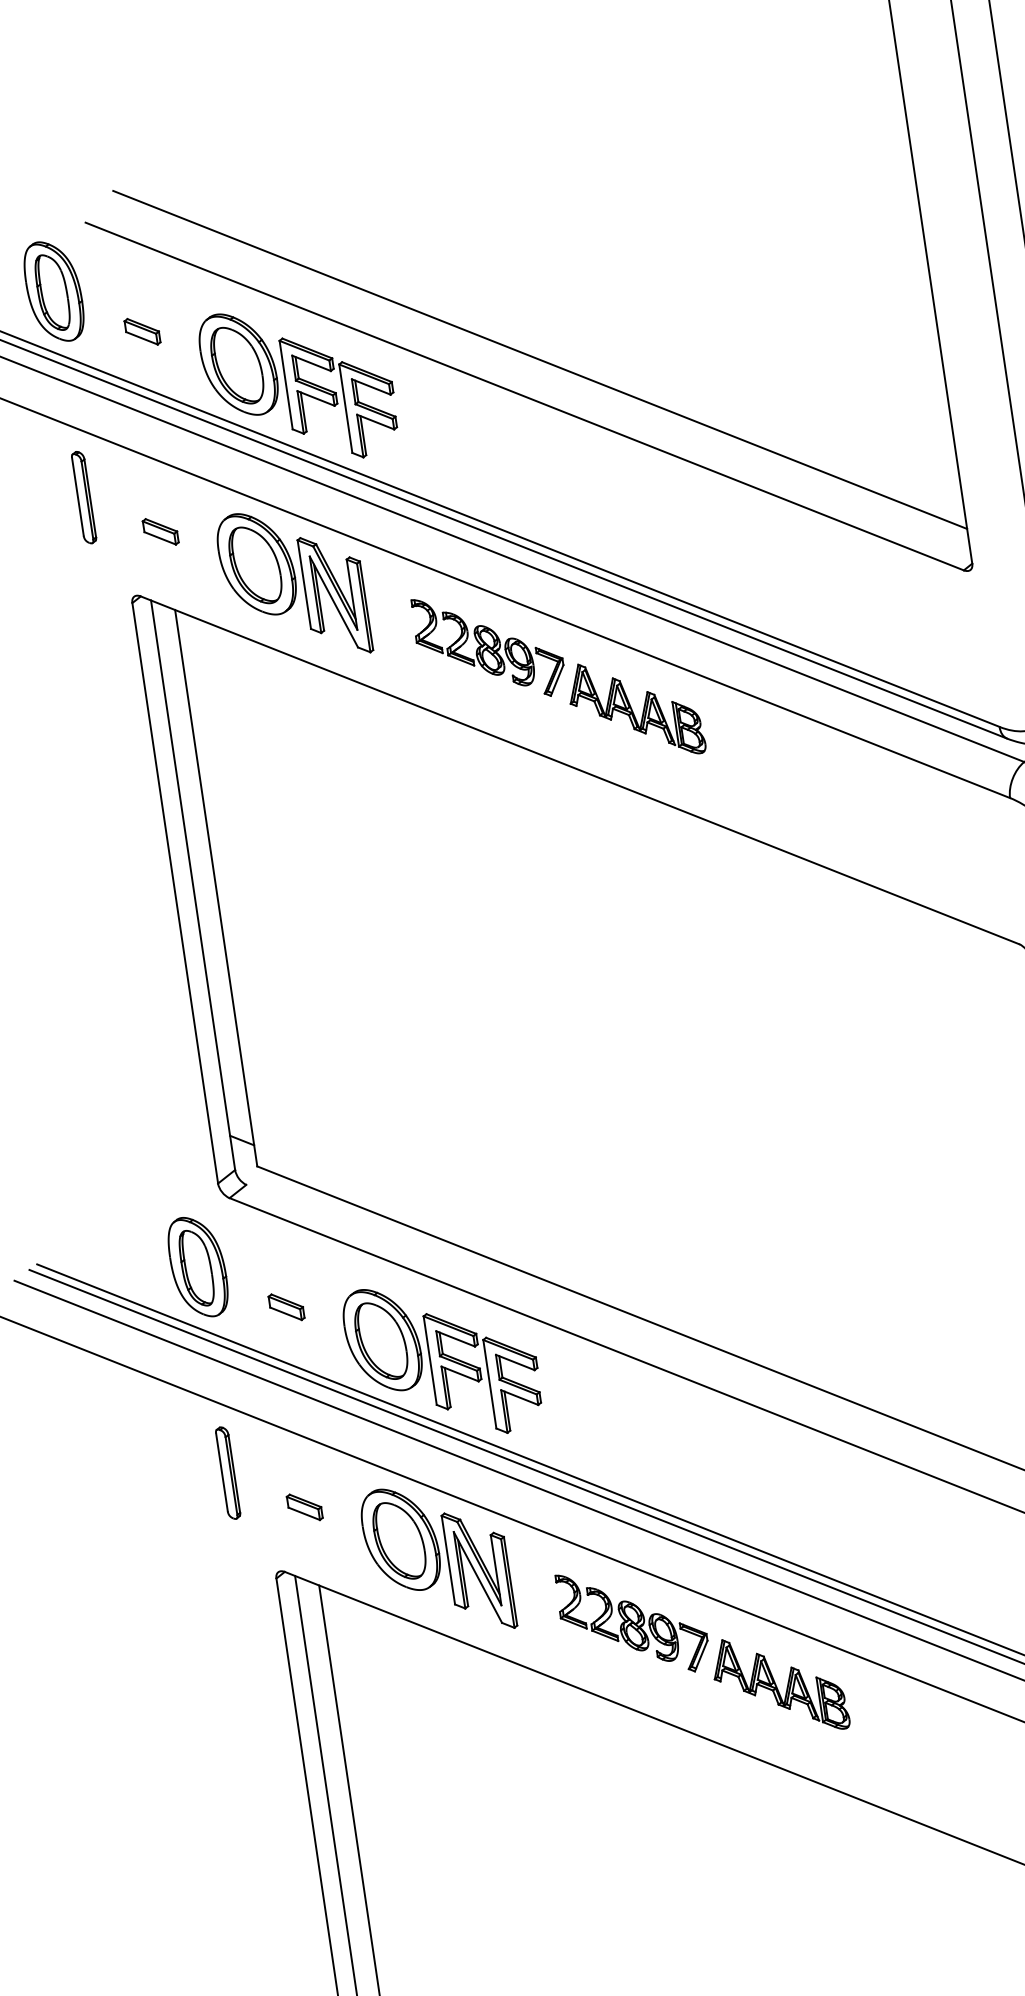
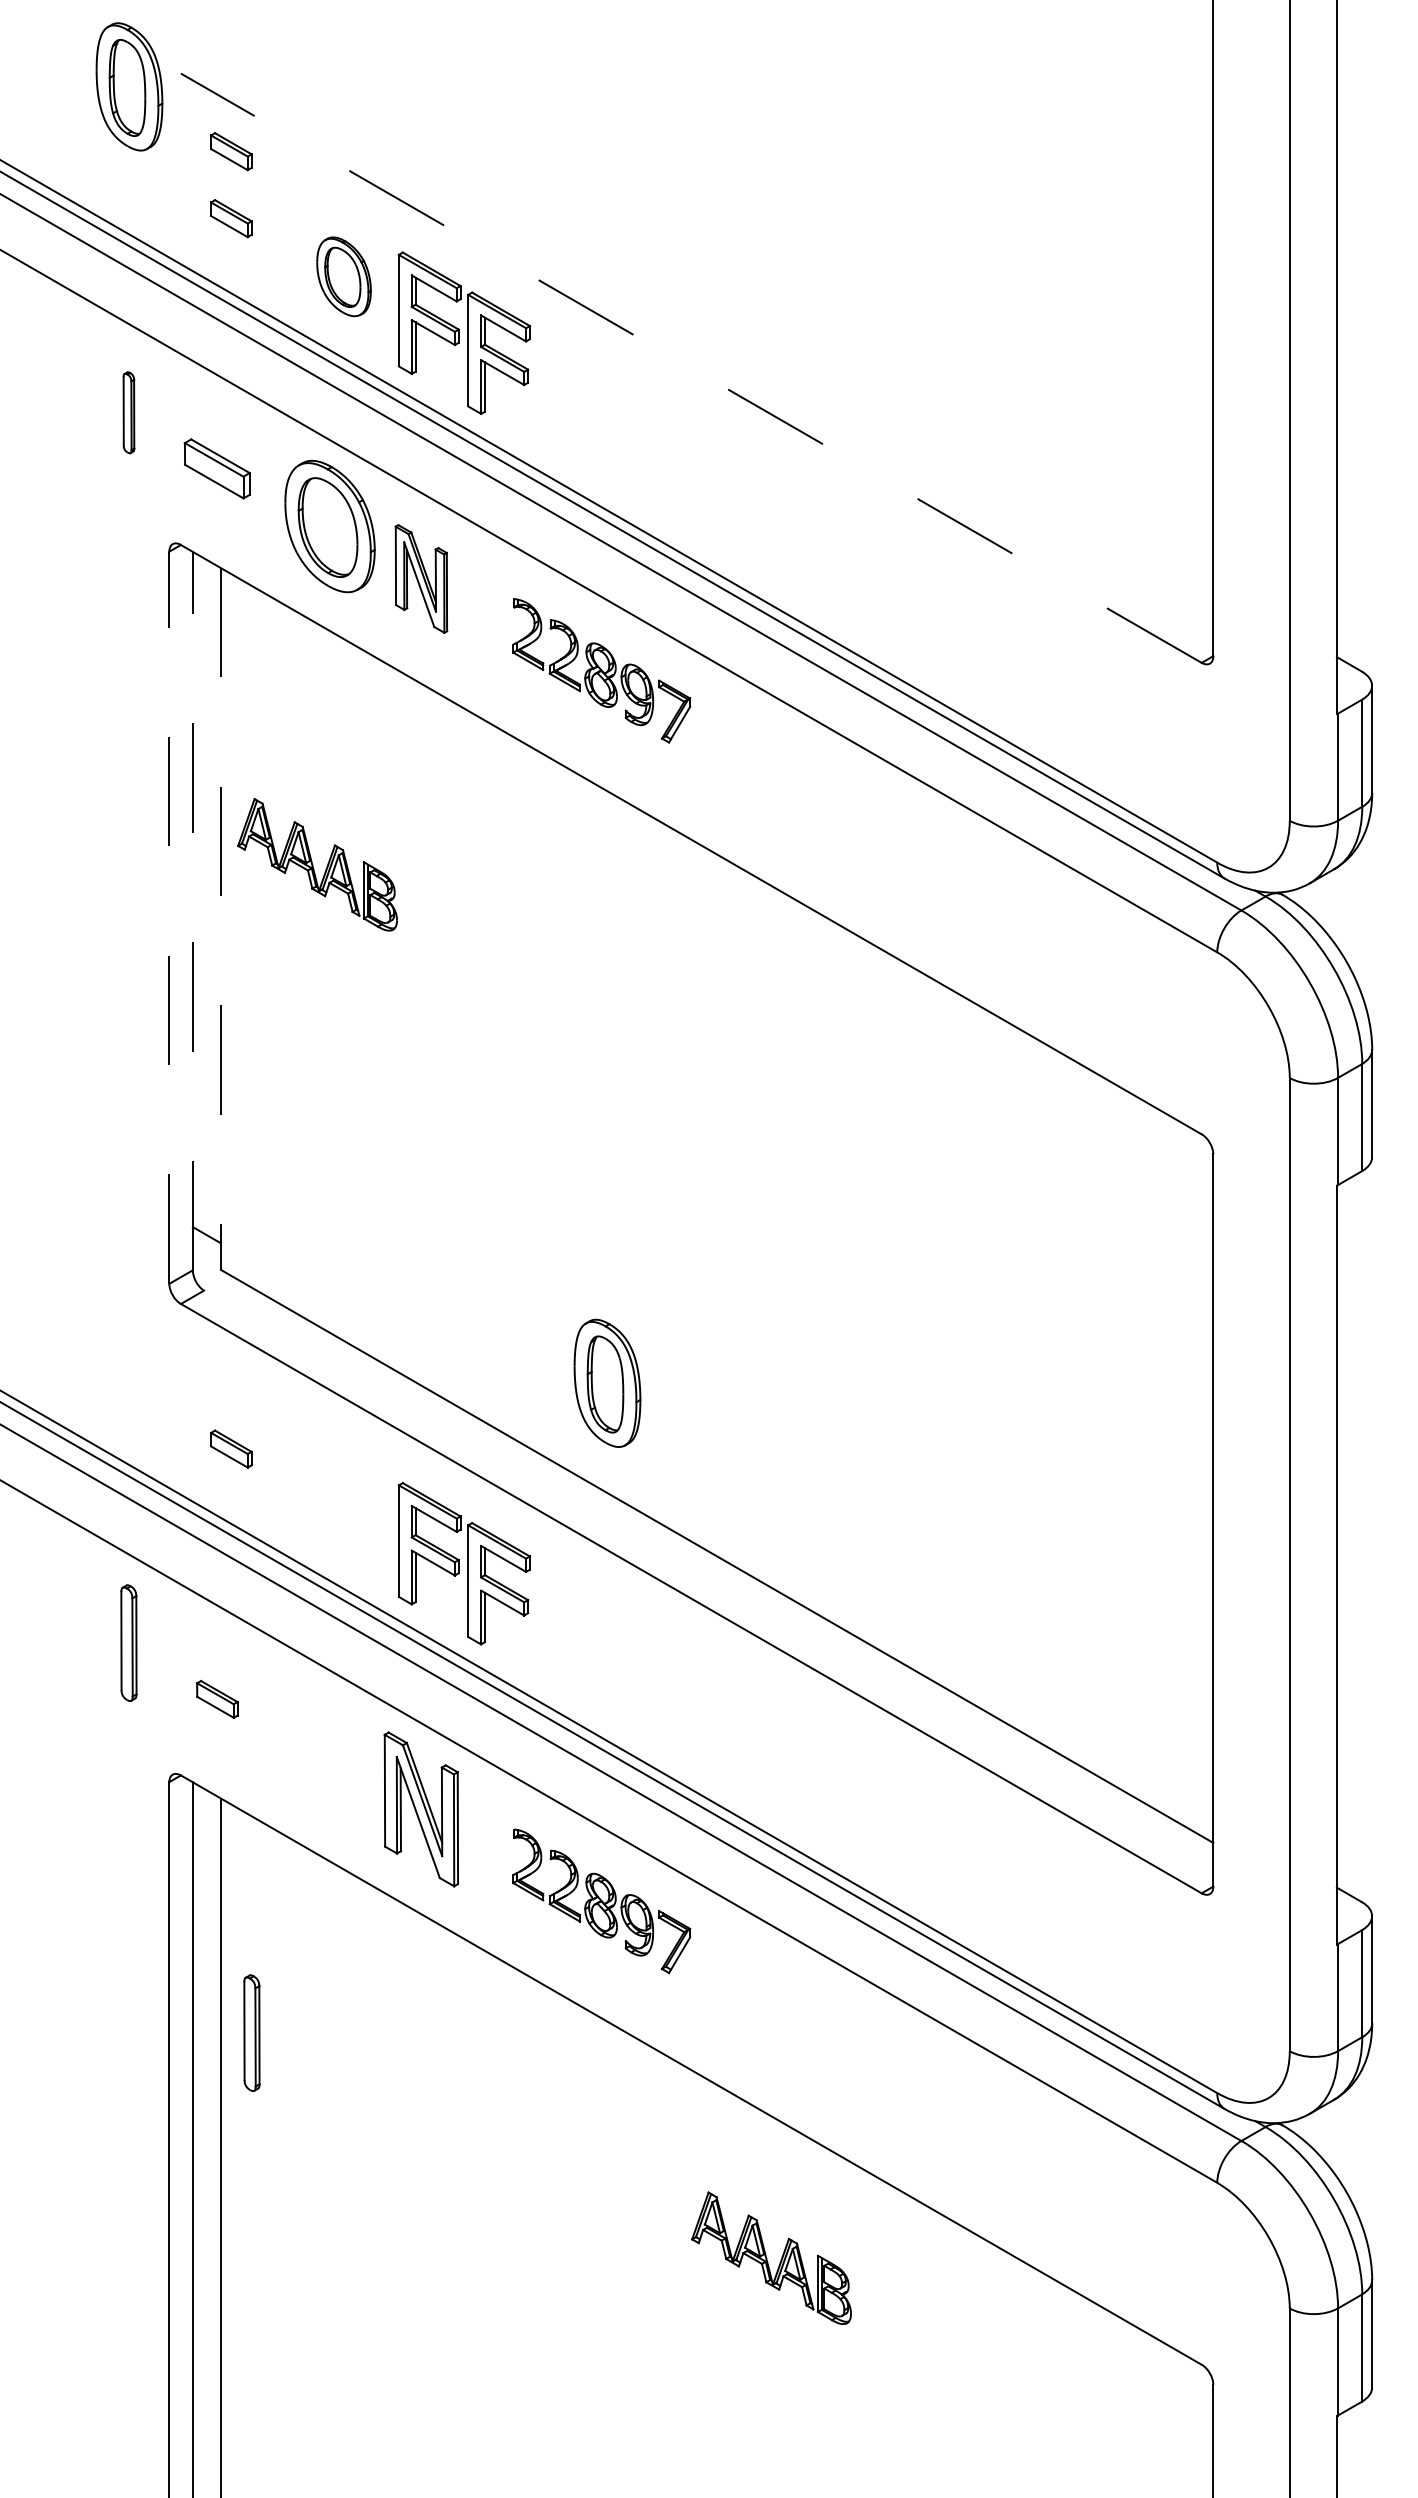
part: (134, 278) -> (231, 151), added
part: (54, 291) -> (129, 86), moved
line: (539, 359) -> (716, 325), removed
part: (238, 364) -> (343, 276), size x0.6
line: (523, 396) -> (690, 367), solid -> dashed
part: (83, 497) -> (128, 412), size x0.7
part: (160, 531) -> (217, 468), size x1.6
part: (335, 594) -> (421, 578), size x0.7
part: (635, 709) -> (317, 864), moved
line: (192, 884) -> (192, 910), solid -> dashed
line: (215, 887) -> (220, 918), solid -> dashed
line: (175, 893) -> (169, 917), solid -> dashed
part: (198, 1266) -> (607, 1382), moved
part: (382, 1339) -> (343, 1506), removed
part: (400, 1539) -> (329, 1756), removed
part: (779, 1684) -> (771, 2257), moved
part: (370, 1767) -> (251, 2032), added

